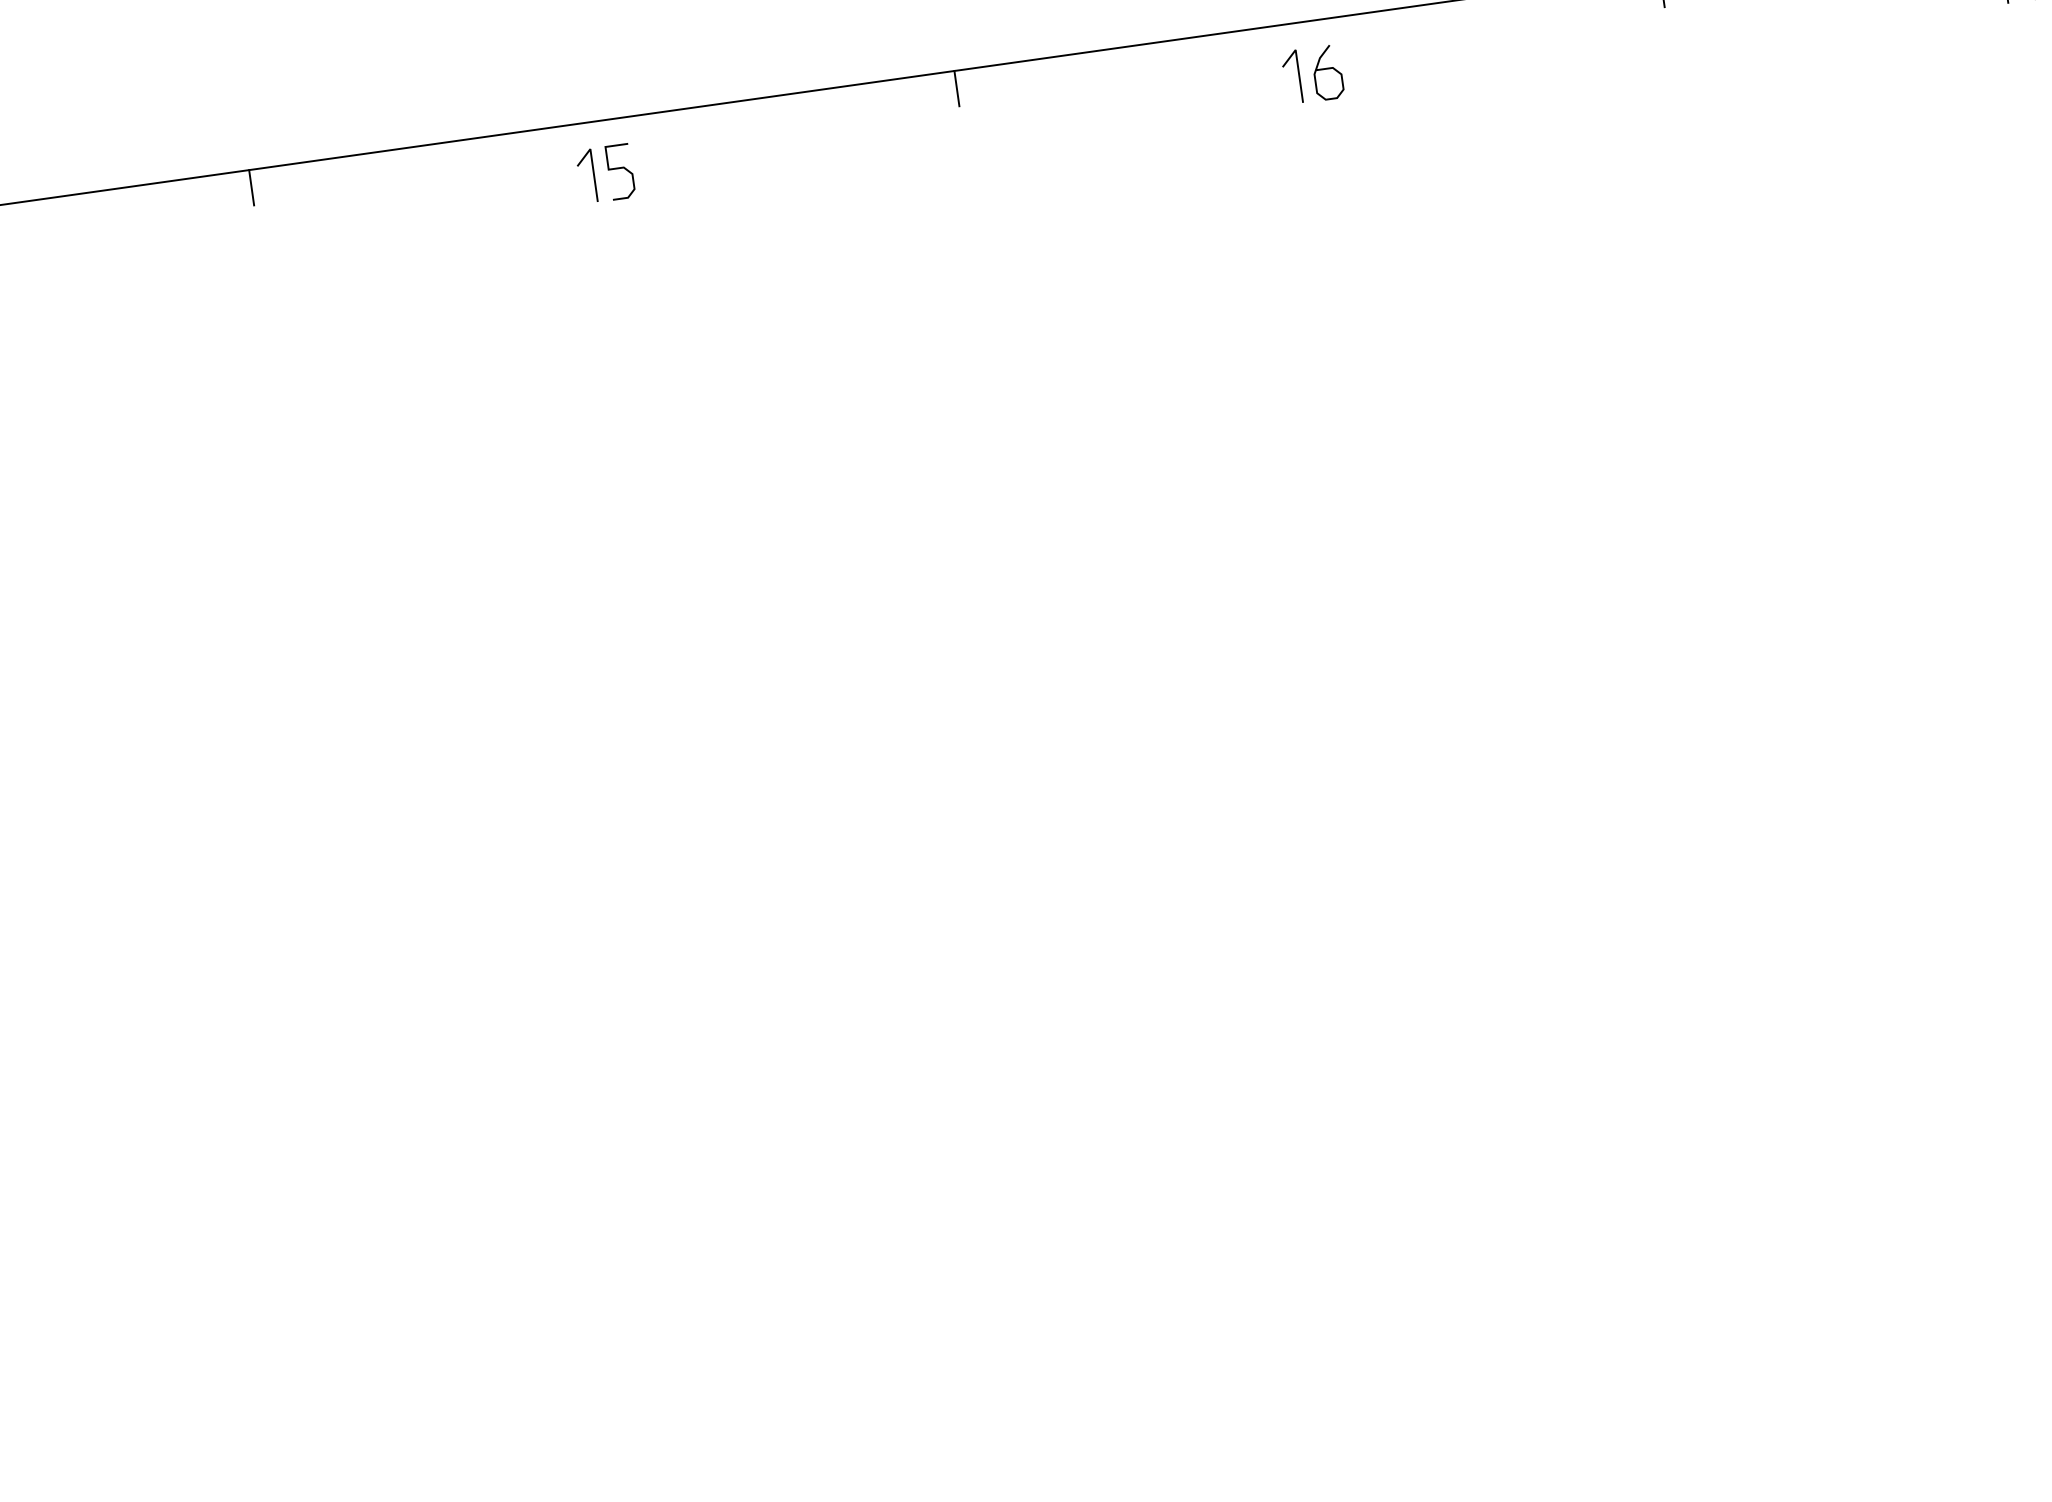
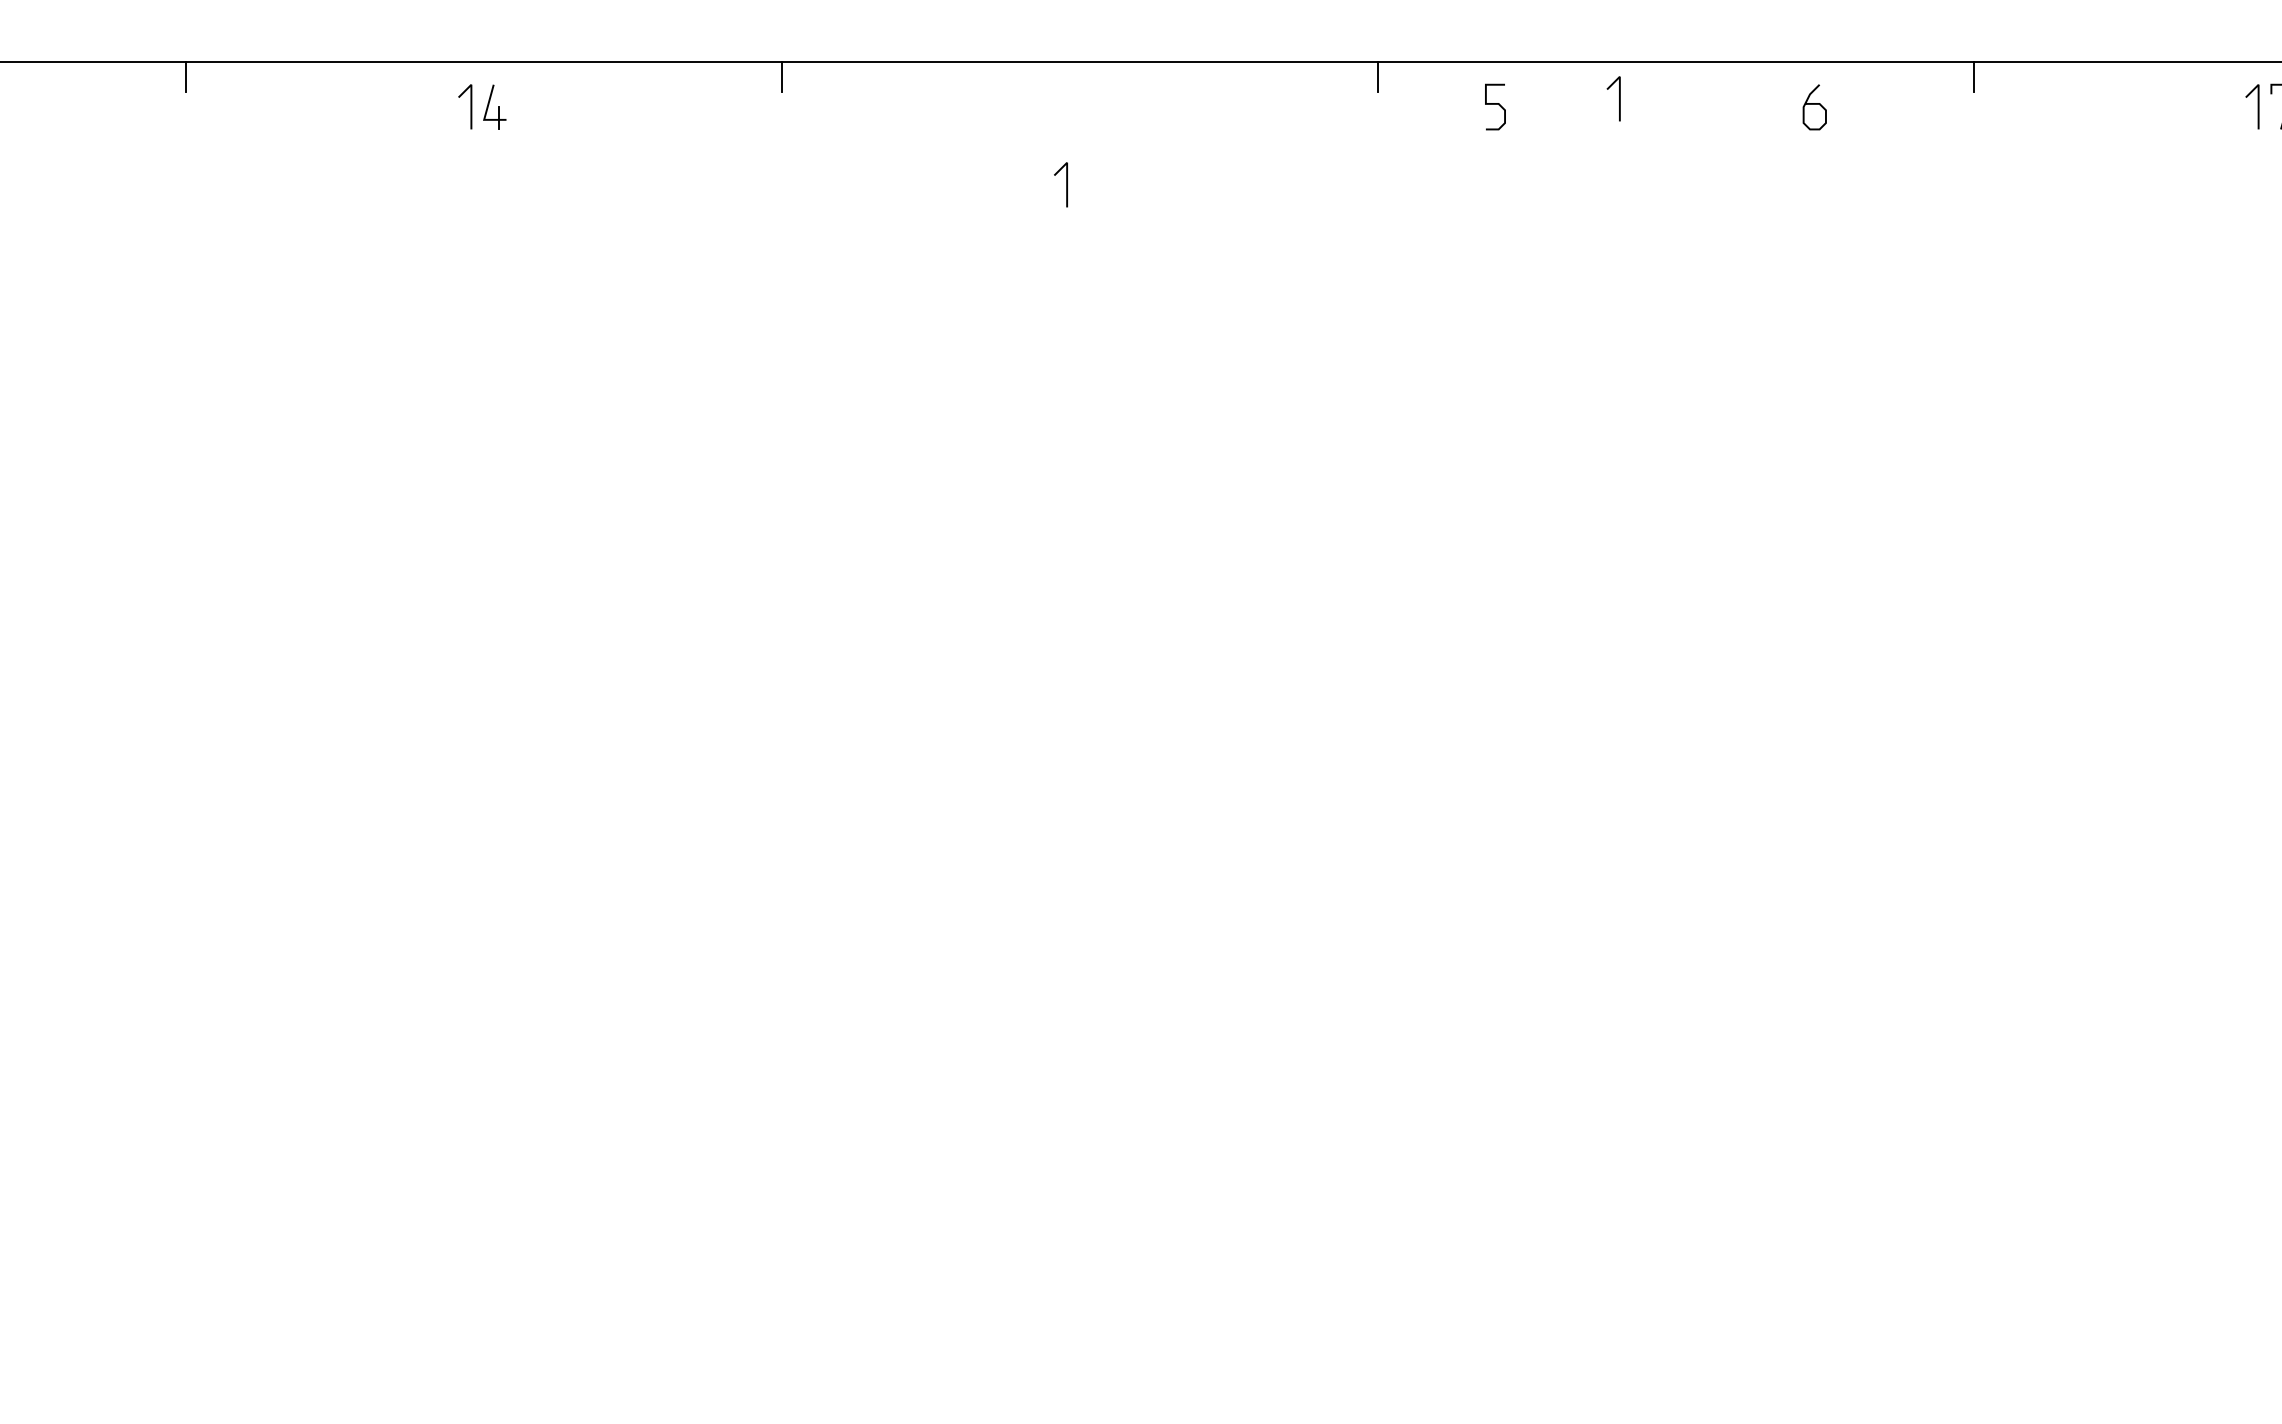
curve: (1326, 69) -> (1814, 104), moved
line: (1298, 75) -> (1619, 98), moved
curve: (620, 168) -> (1495, 104), moved
line: (593, 174) -> (1066, 184), moved

